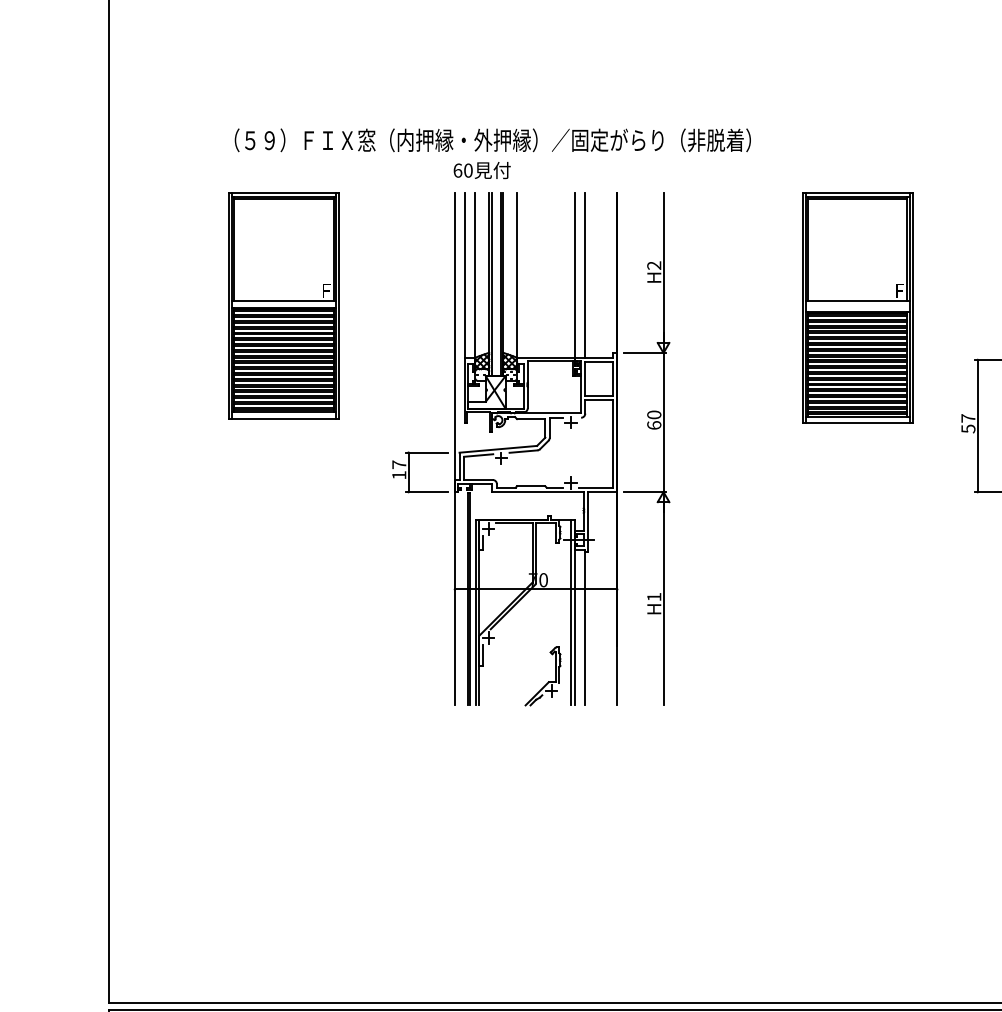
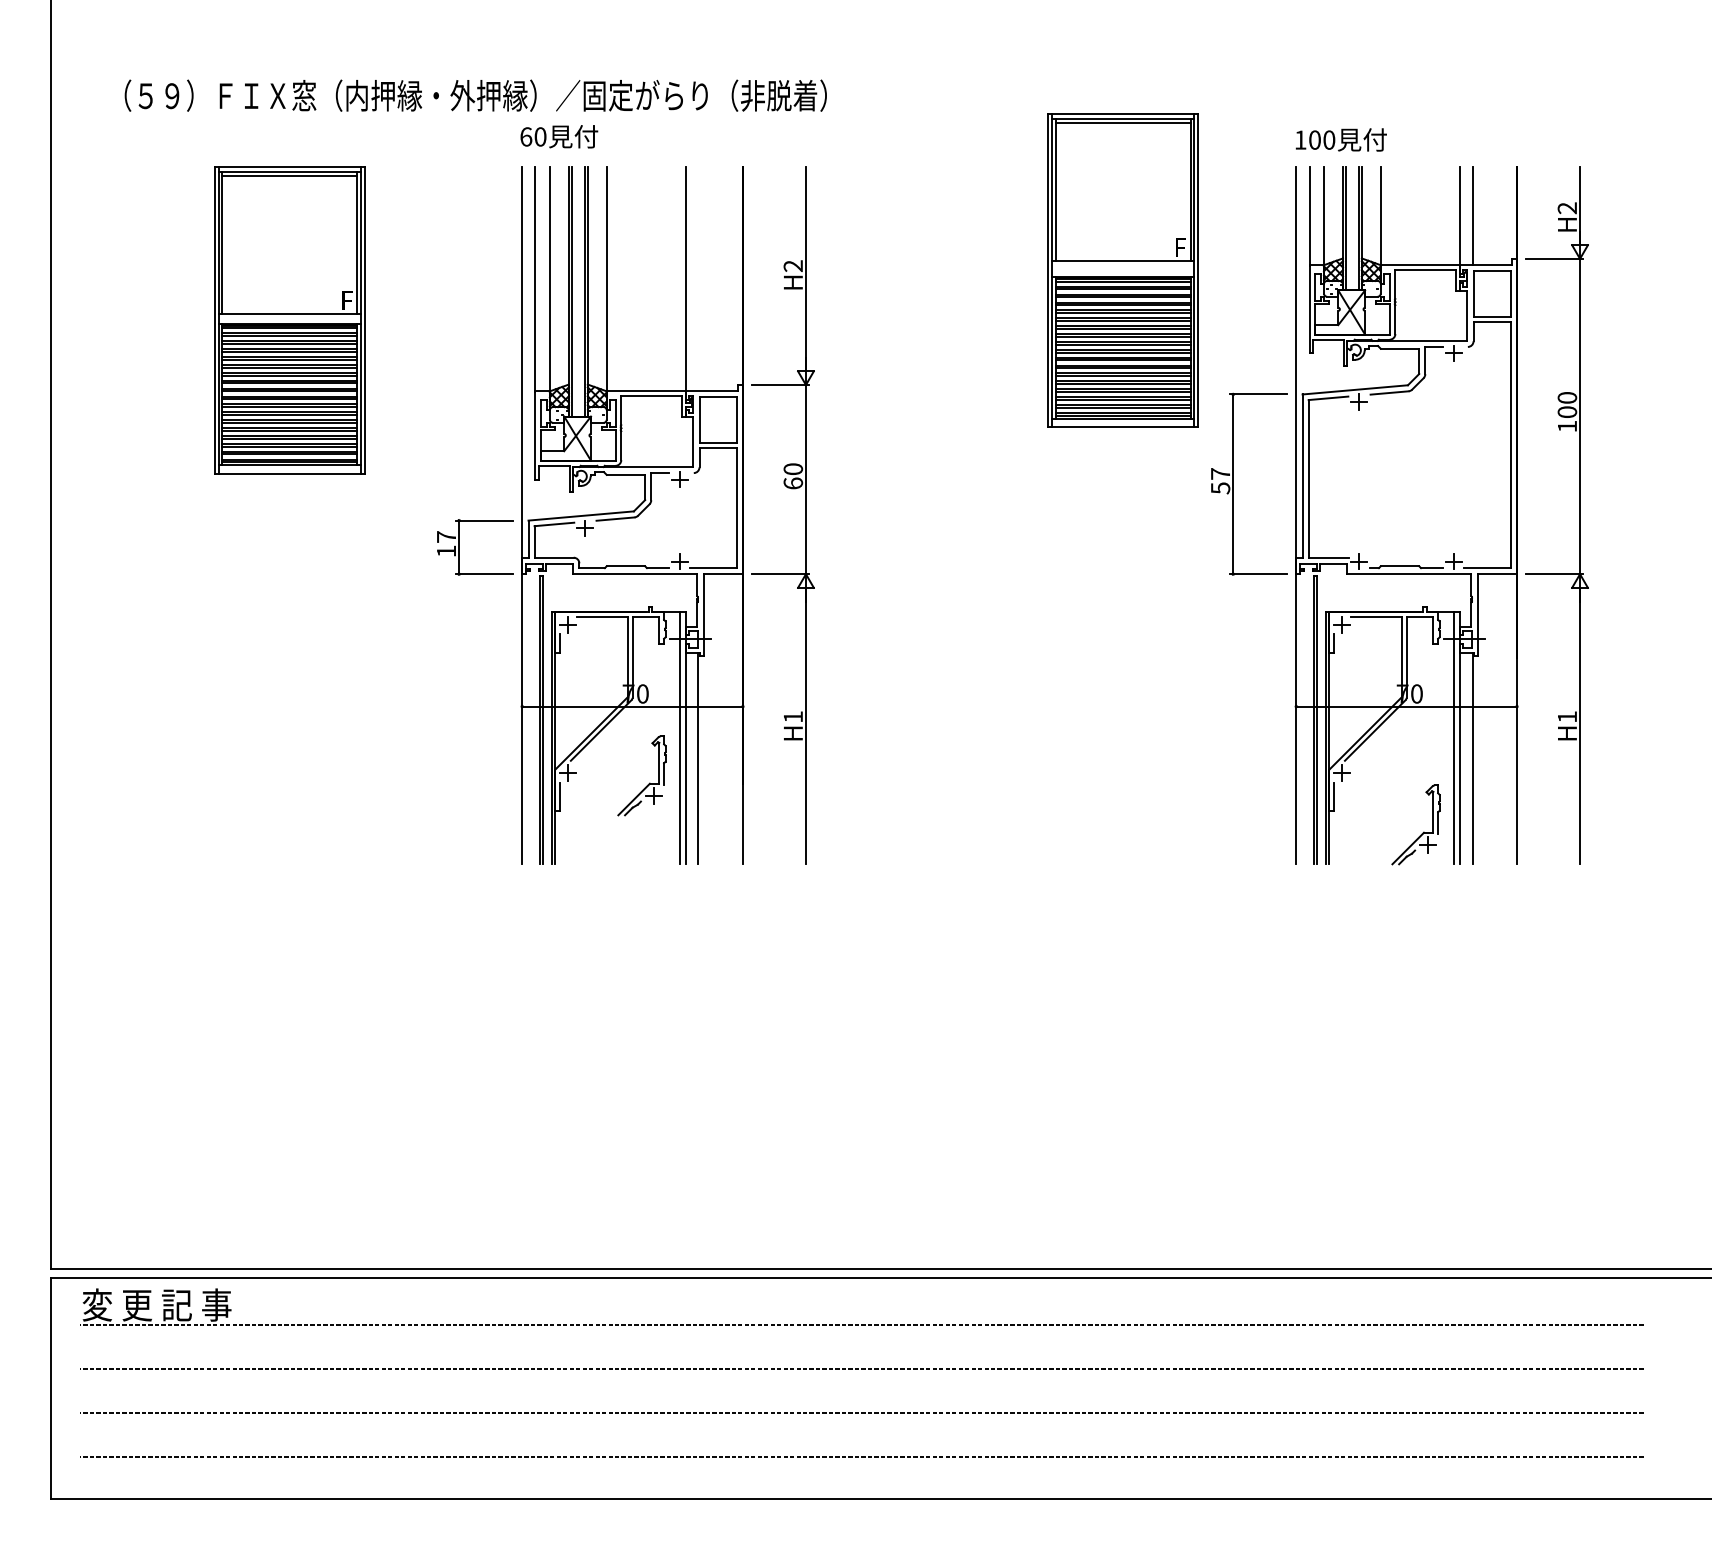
text: (492, 140) -> (475, 95), moved
line: (584, 275) -> (698, 279), removed
part: (857, 307) -> (1122, 270), moved
part: (548, 681) -> (649, 782), moved

